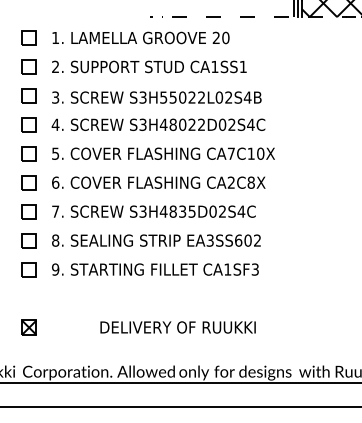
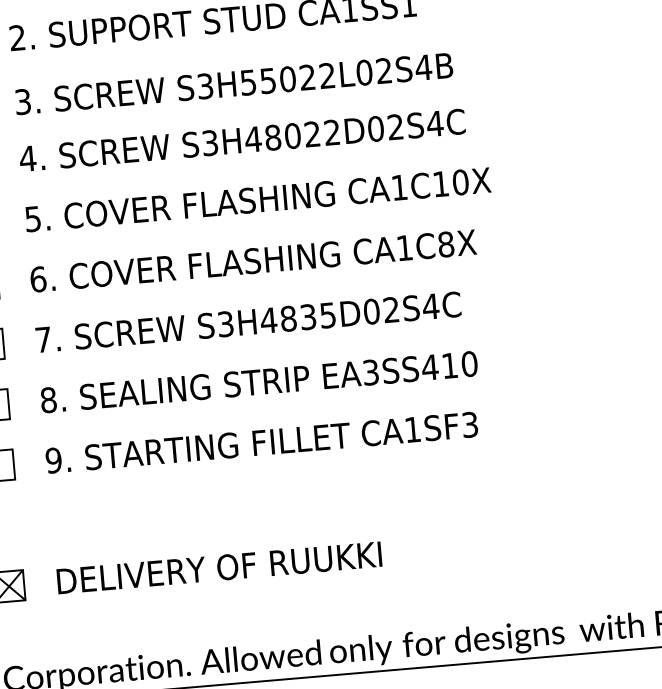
text: (231, 153) -> (399, 187), CA7C10X -> CA1C10X
text: (230, 182) -> (402, 247), CA2C8X -> CA1C8X
text: (247, 240) -> (448, 365), EA3SS602 -> EA3SS410
text: (177, 327) -> (218, 568), moved

